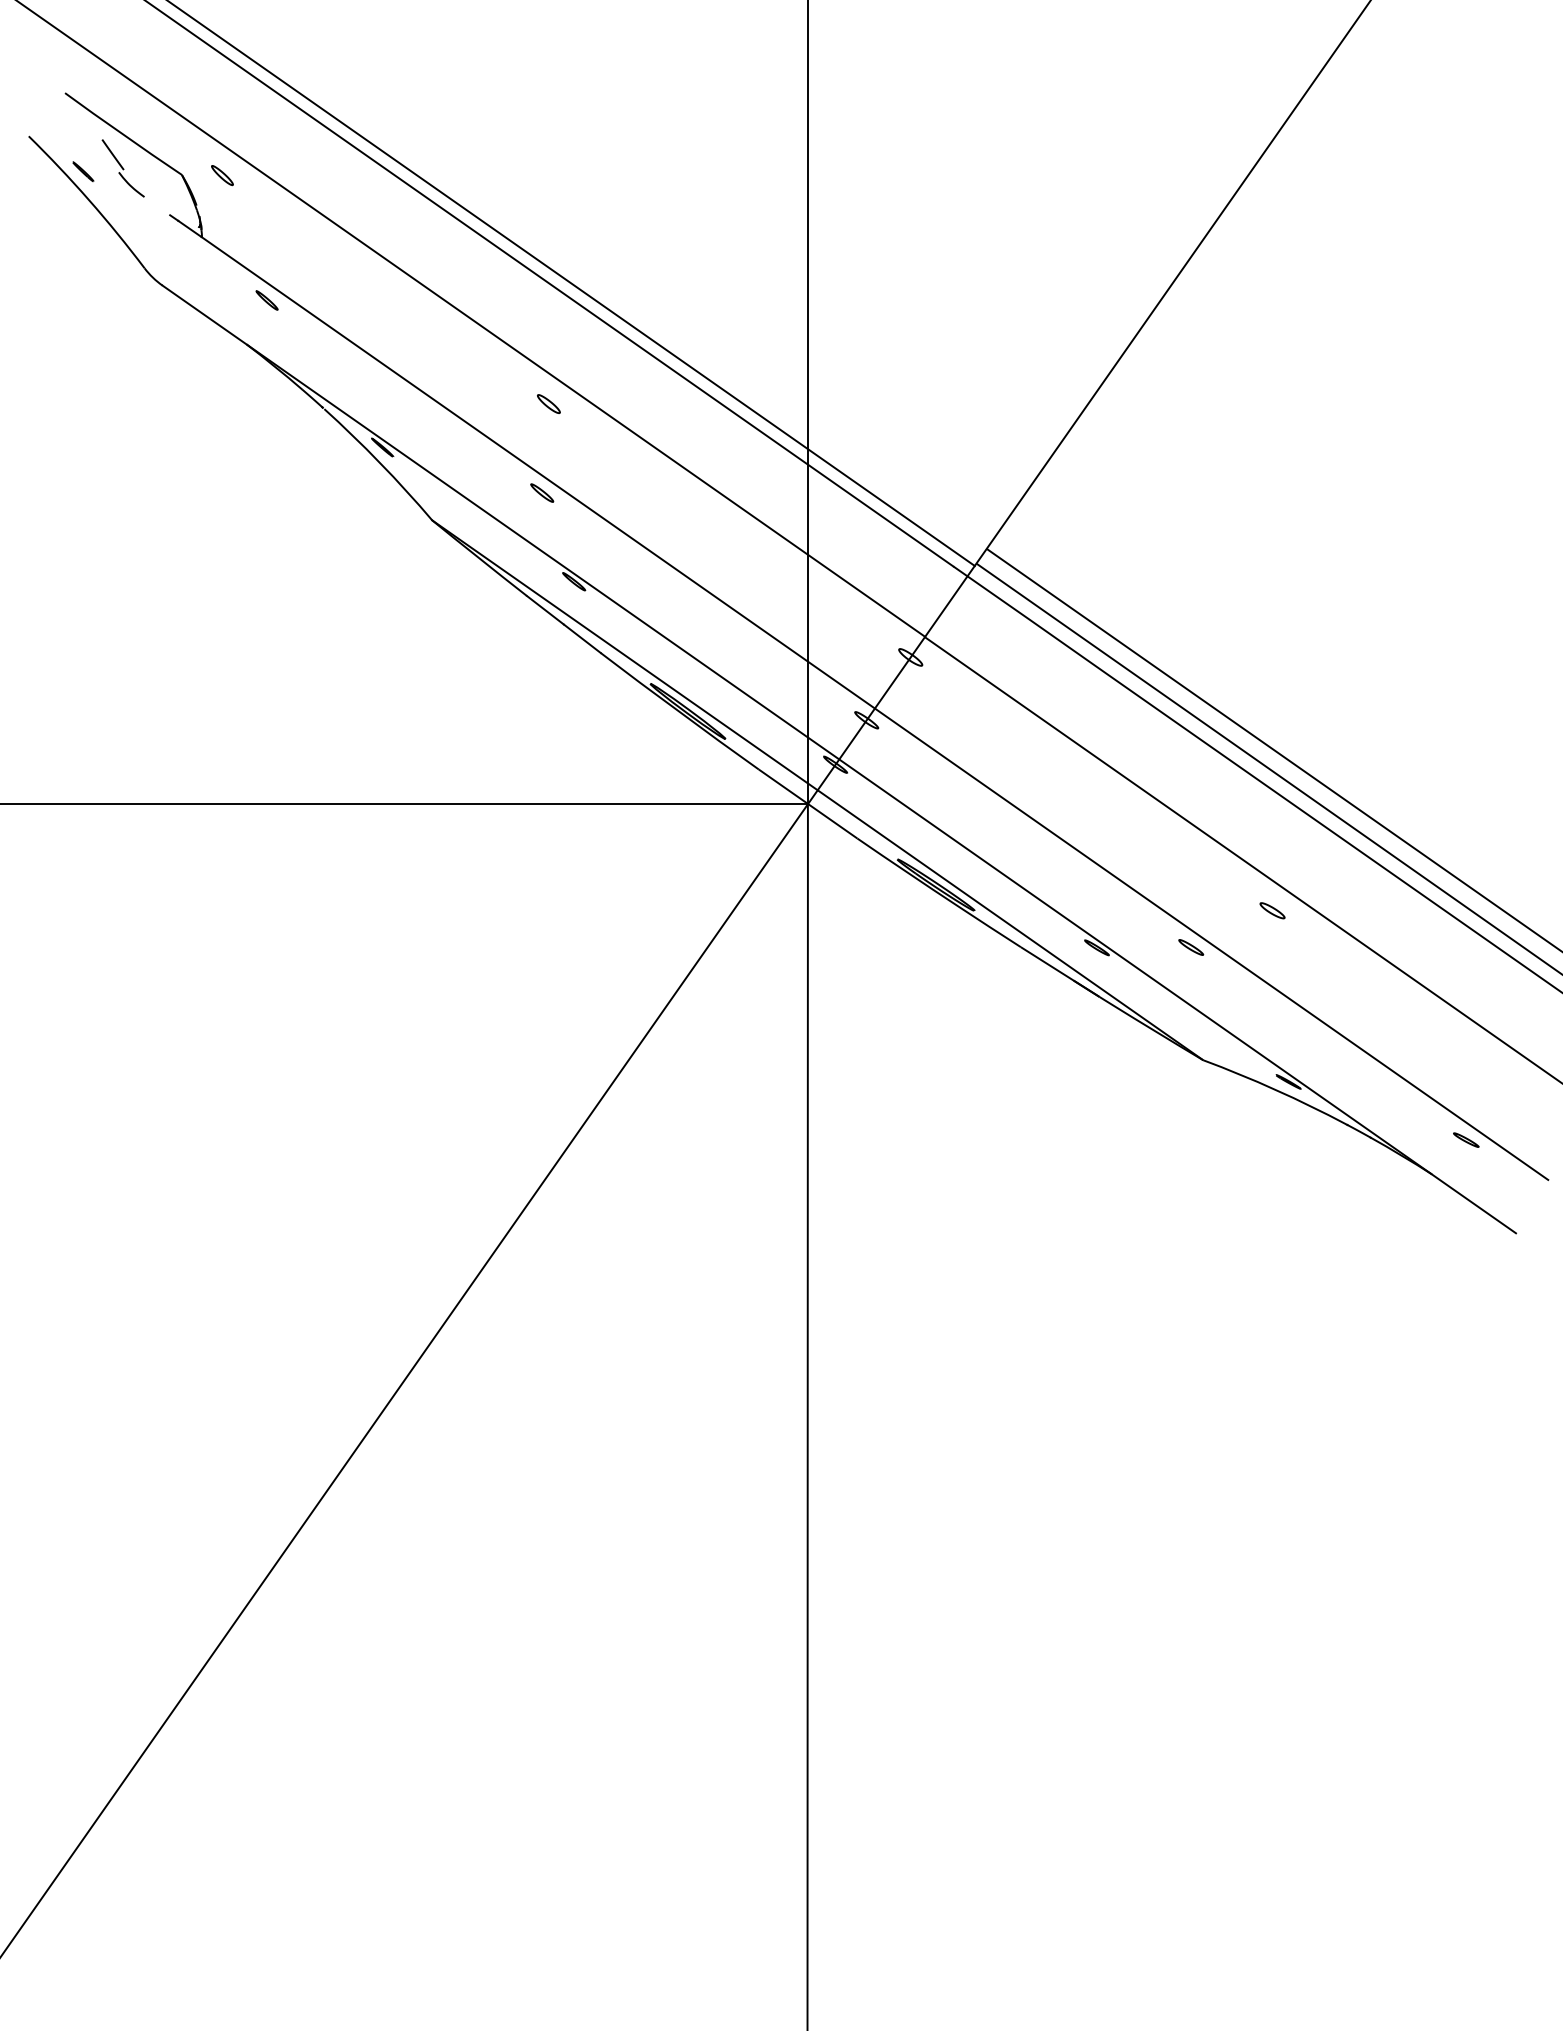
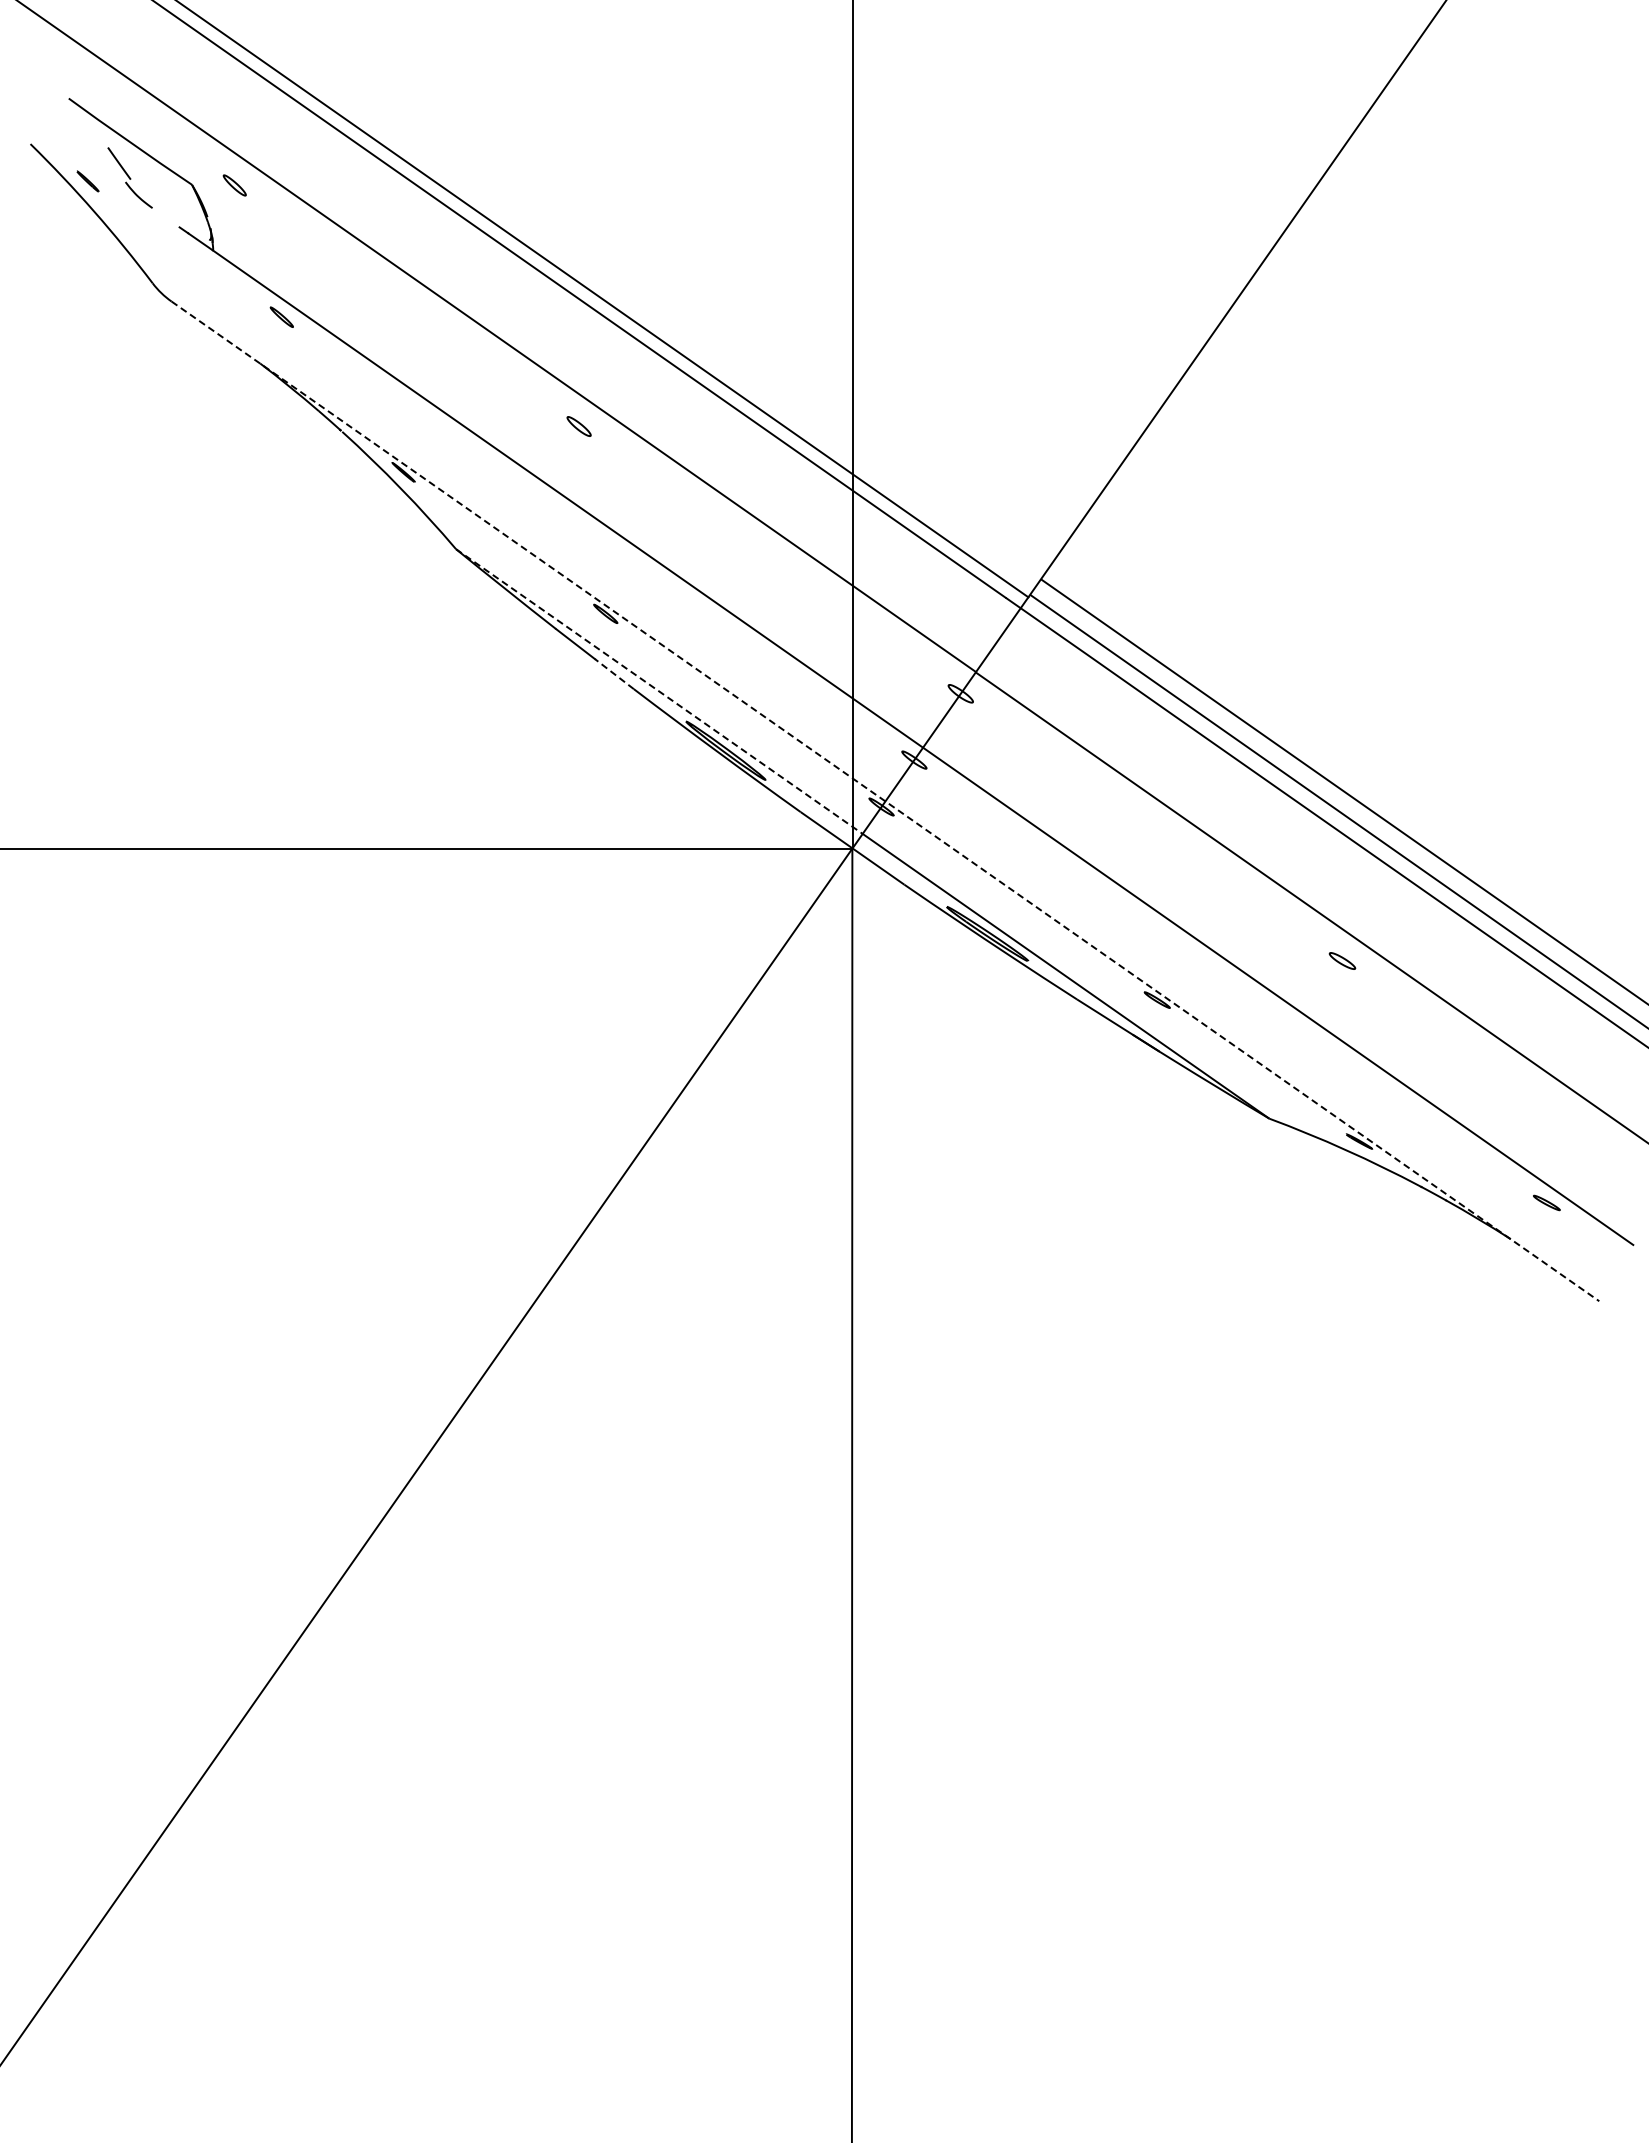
part: (541, 493) -> (571, 520), removed
line: (582, 639) -> (614, 674), solid -> dashed
line: (625, 655) -> (659, 691), solid -> dashed
line: (839, 759) -> (885, 801), solid -> dashed
part: (1191, 947) -> (1256, 999), removed

